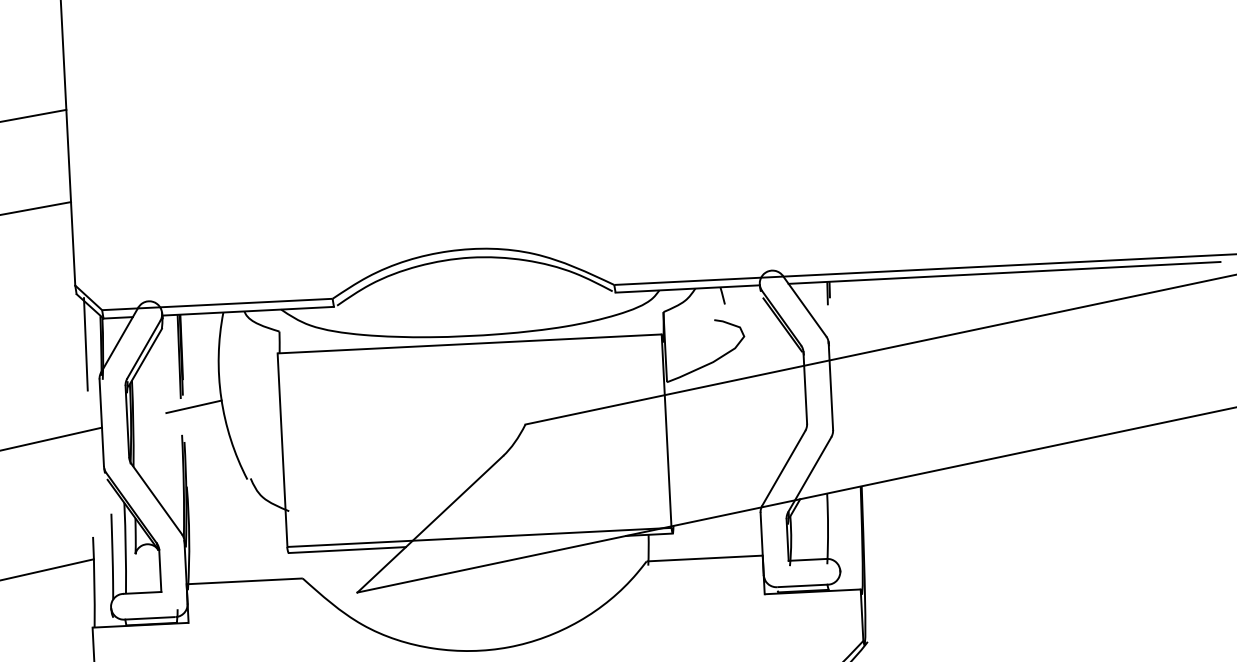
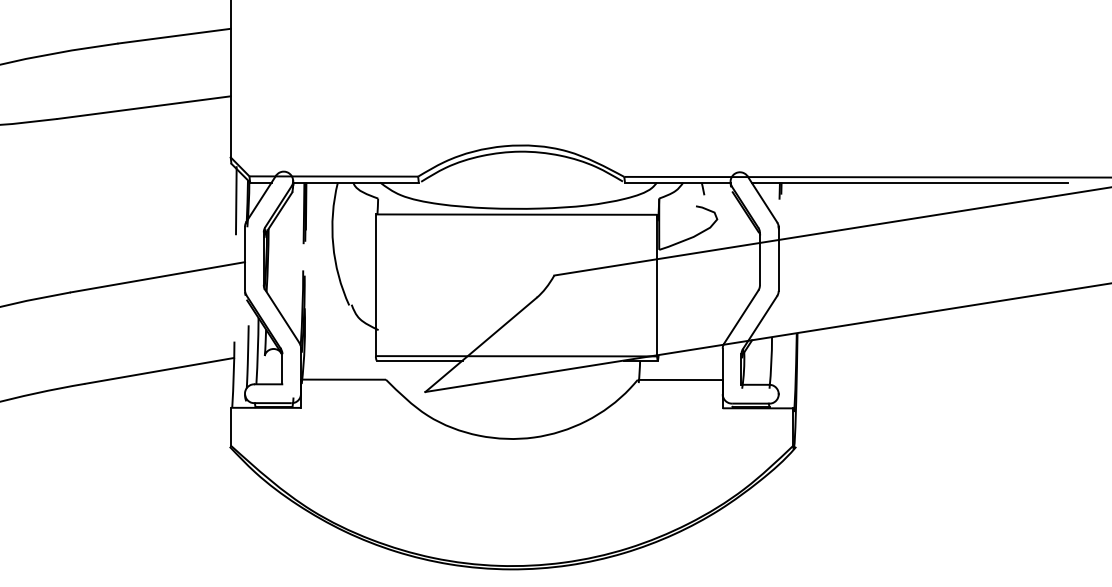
line: (193, 405) -> (312, 249), removed

